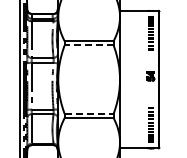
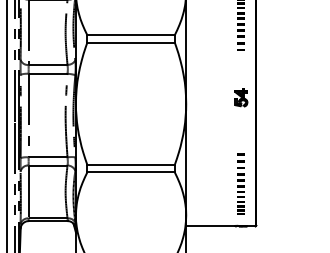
line: (89, 45) -> (131, 42), dashed -> solid
line: (89, 113) -> (131, 164), dashed -> solid

